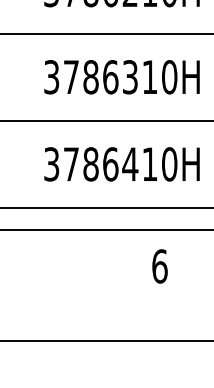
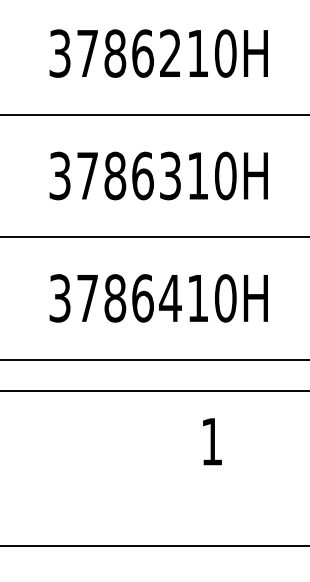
text: (160, 266) -> (212, 441), 6 -> 1

